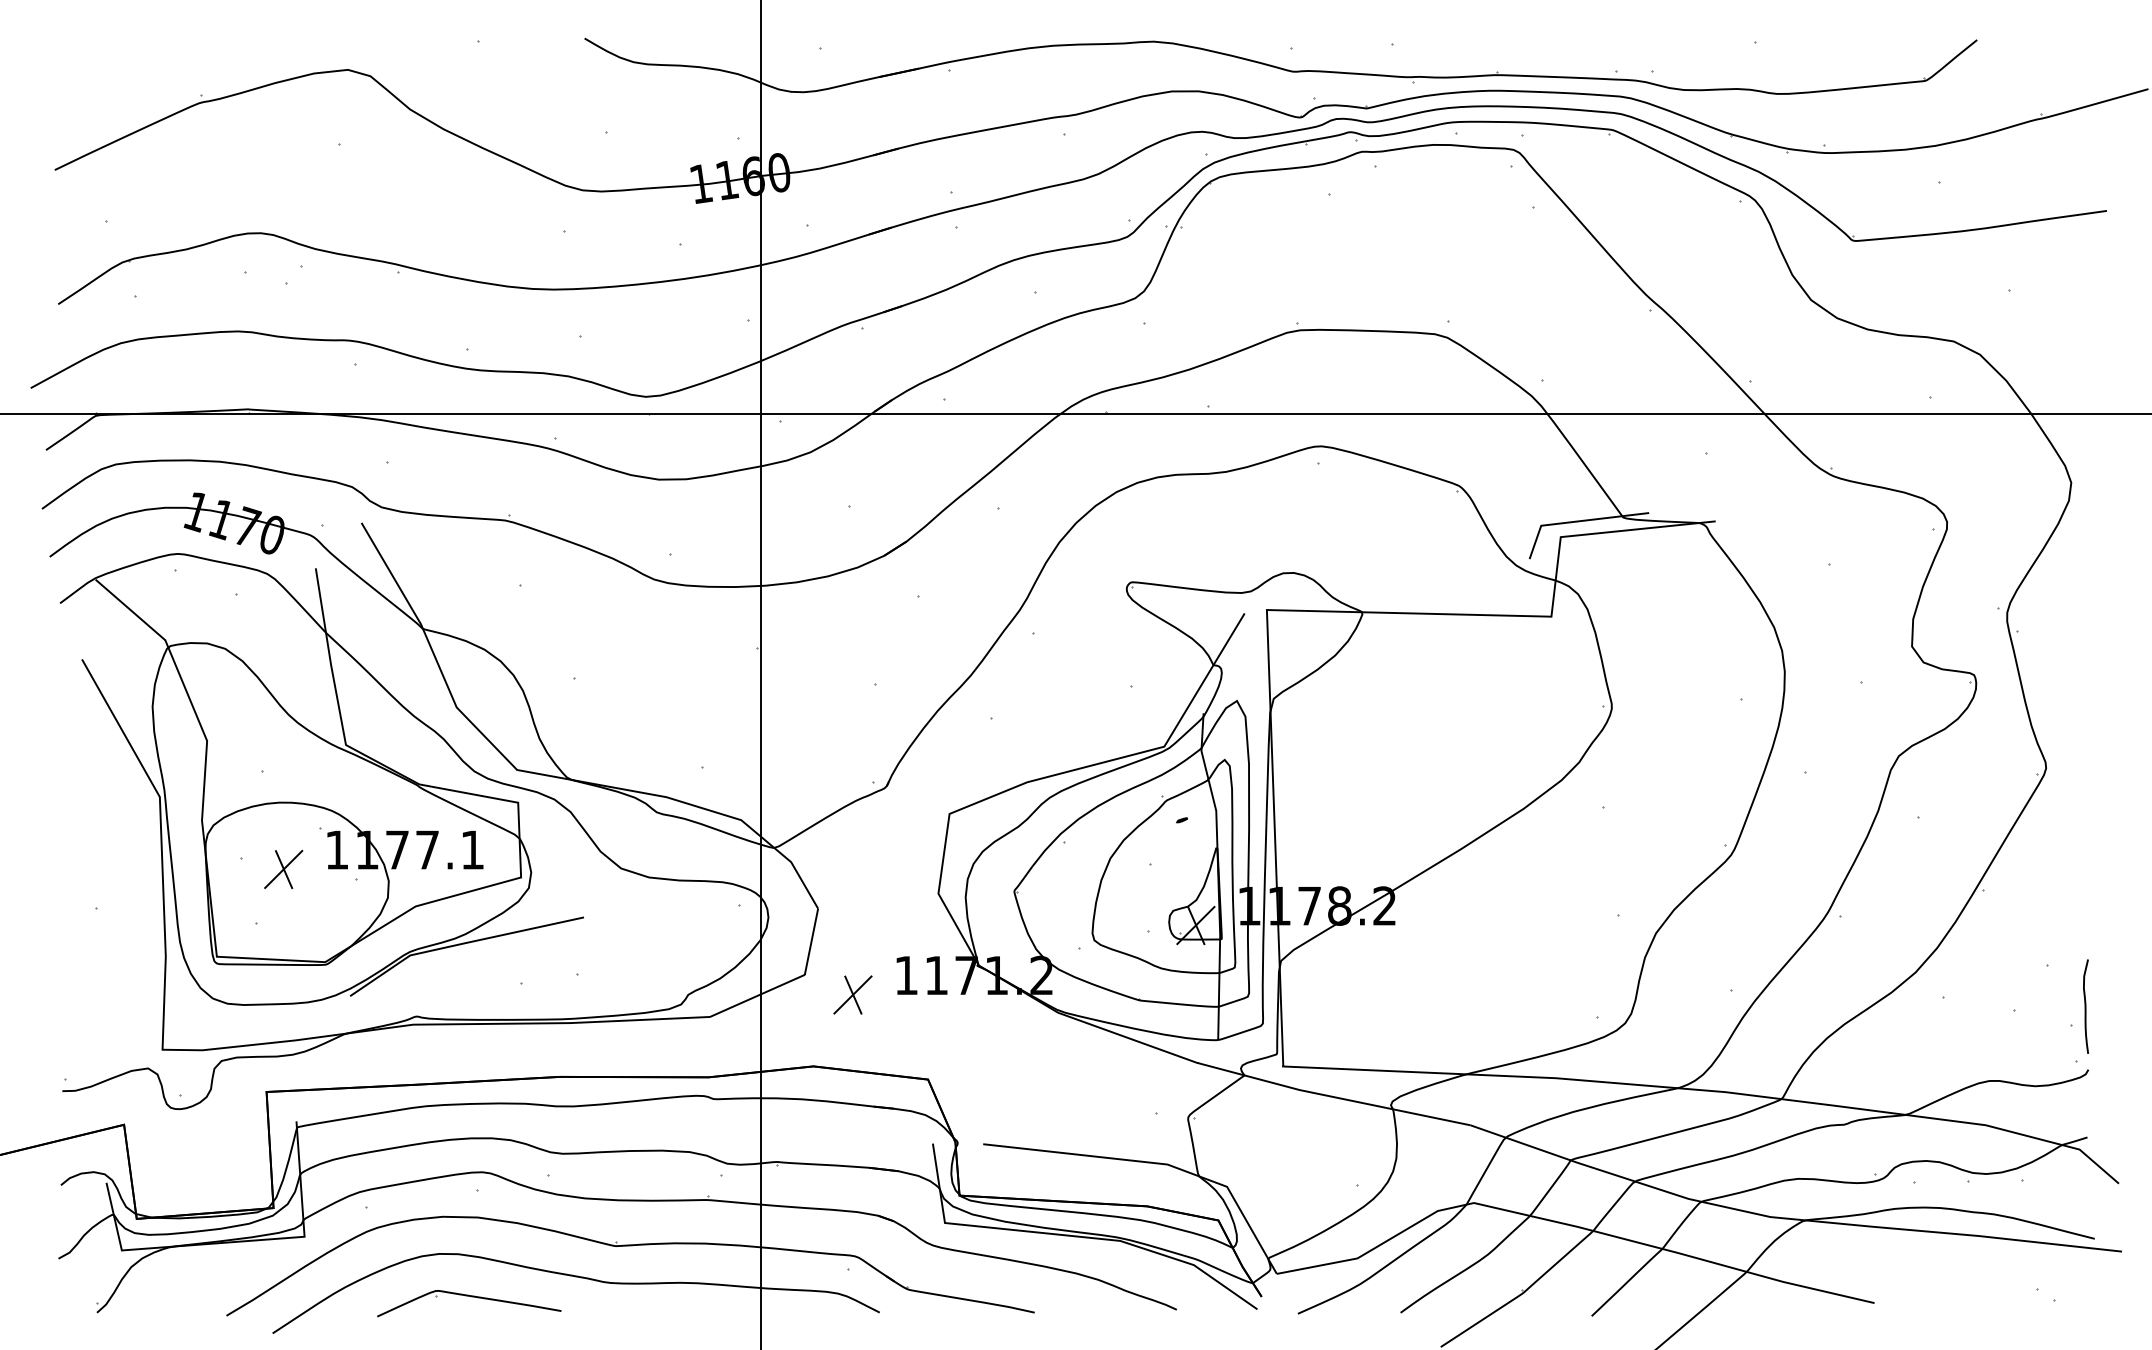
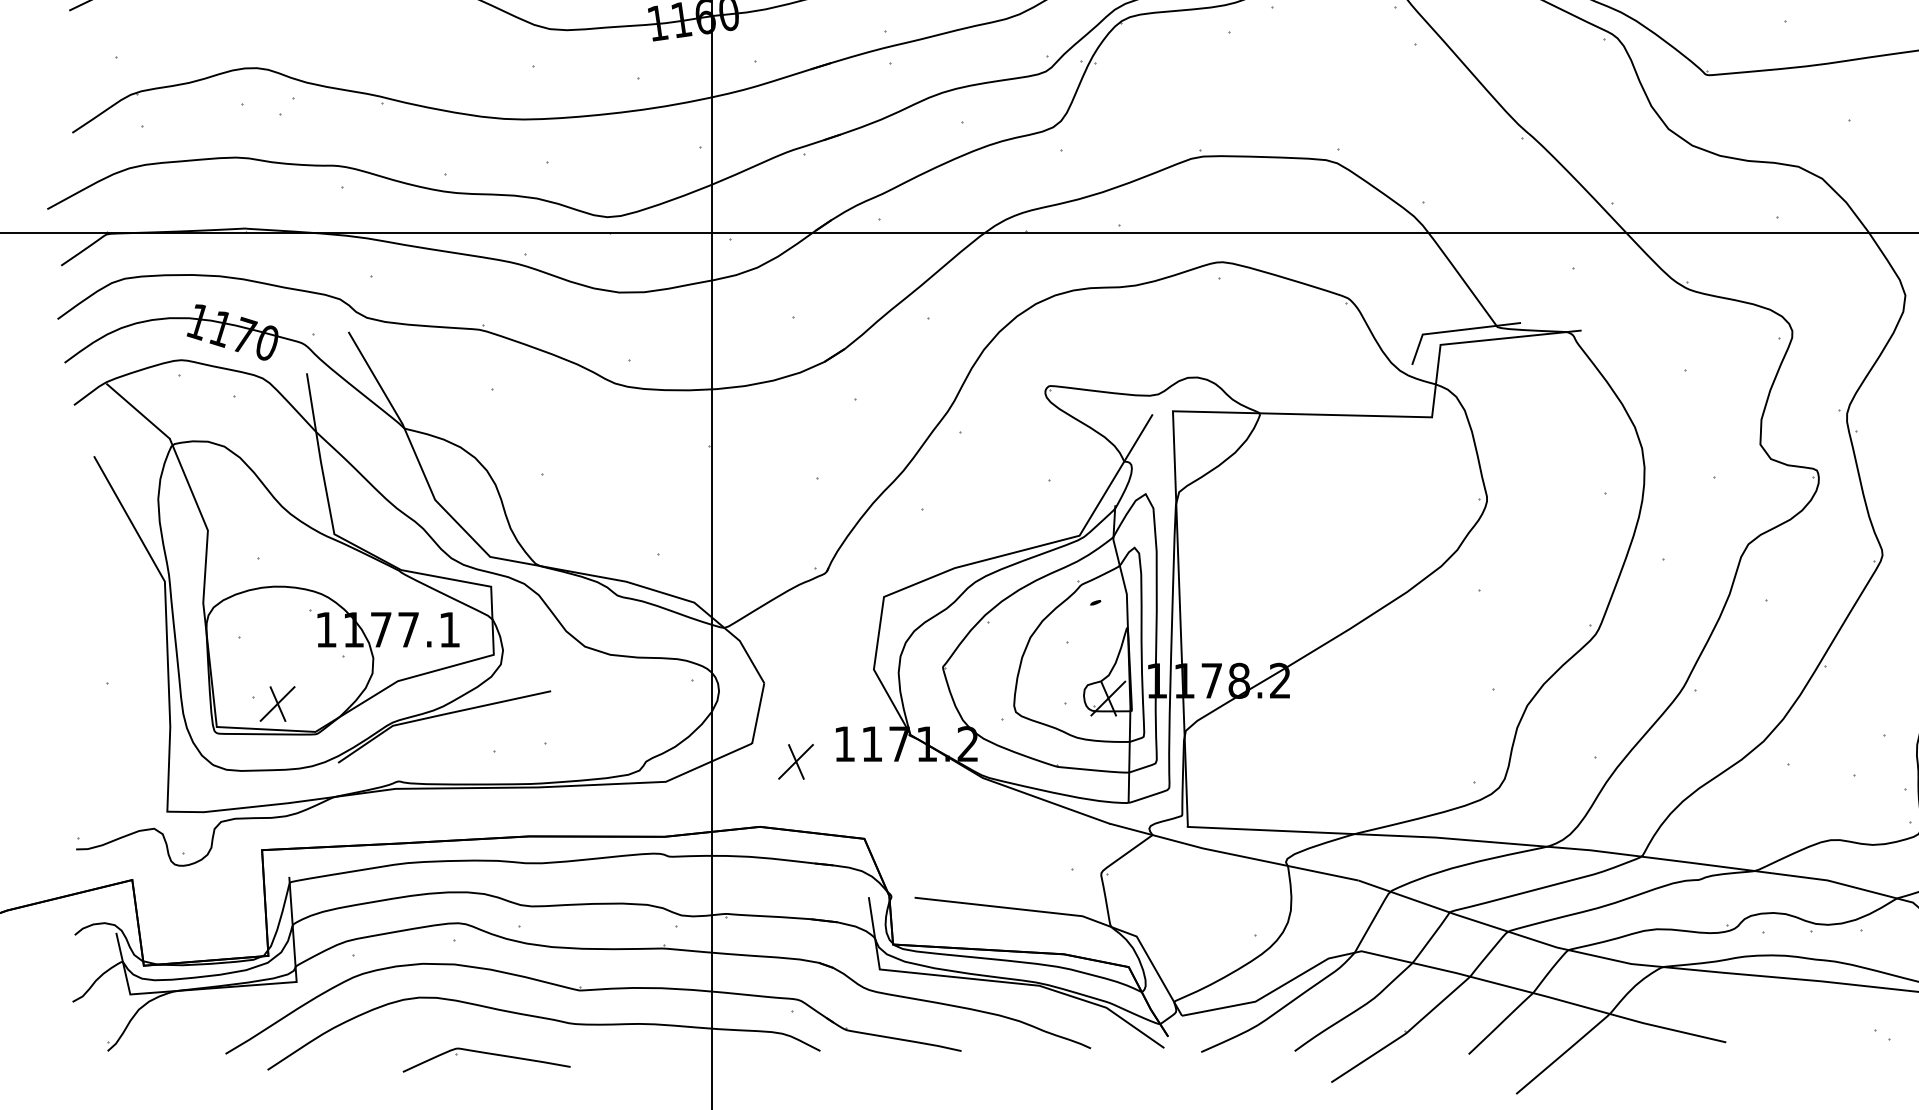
part: (283, 869) -> (277, 704), moved
part: (471, 1297) -> (488, 1054), moved

